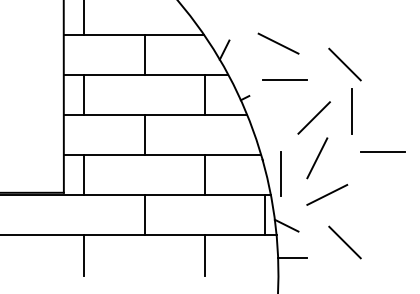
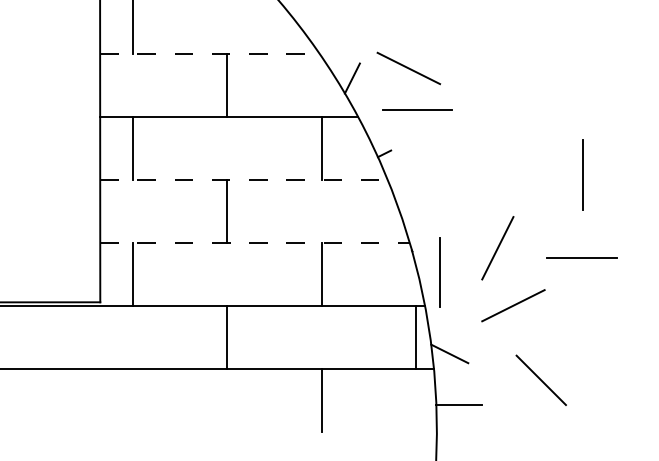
line: (133, 34) -> (209, 54), solid -> dashed
line: (278, 43) -> (408, 68), moved
line: (344, 64) -> (540, 101), removed
line: (284, 79) -> (416, 108), moved
line: (351, 111) -> (582, 174), moved
line: (155, 114) -> (244, 179), solid -> dashed
line: (313, 117) -> (491, 184), removed
line: (382, 151) -> (581, 257), moved
line: (162, 155) -> (254, 243), solid -> dashed
line: (84, 255) -> (132, 400), removed

